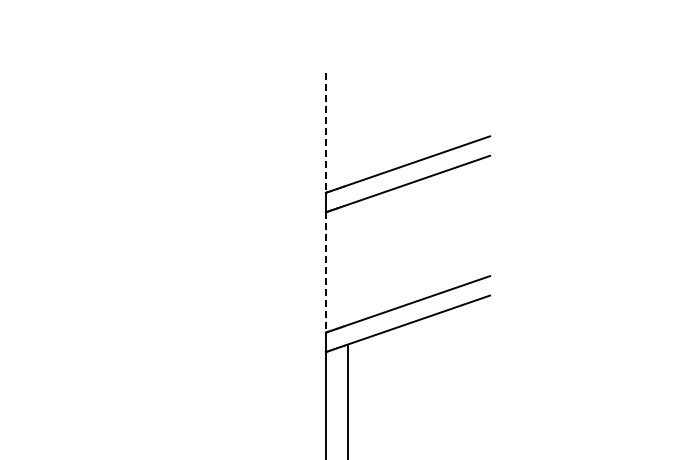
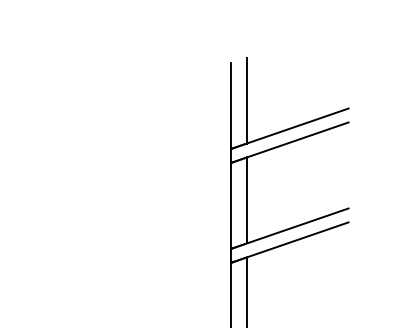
line: (347, 124) -> (246, 100), added
line: (325, 133) -> (230, 106), dashed -> solid
line: (347, 264) -> (246, 200), added
line: (325, 272) -> (230, 205), dashed -> solid

